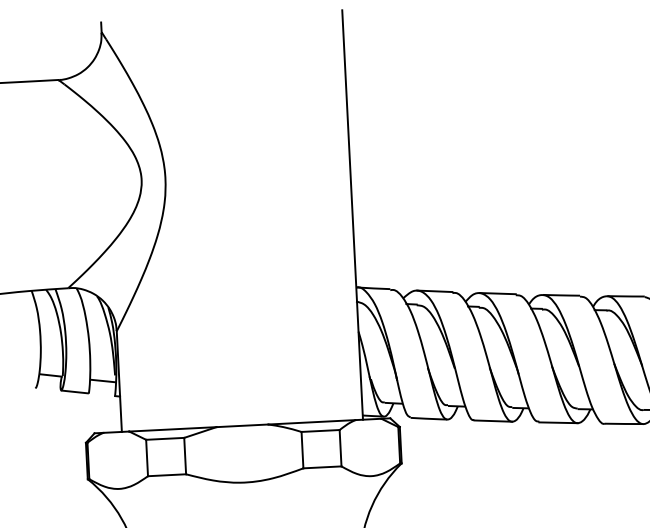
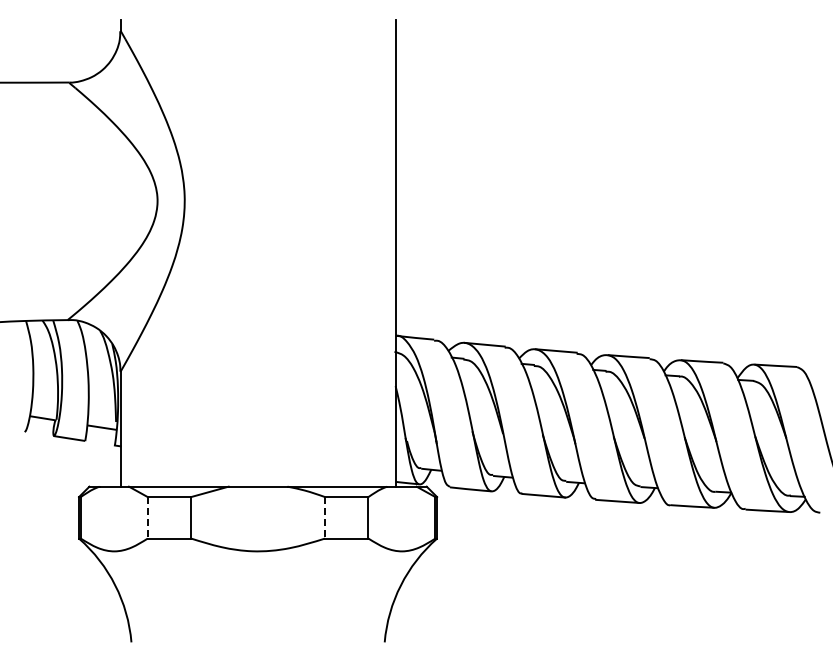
line: (302, 449) -> (325, 517), solid -> dashed
line: (146, 457) -> (147, 517), solid -> dashed

